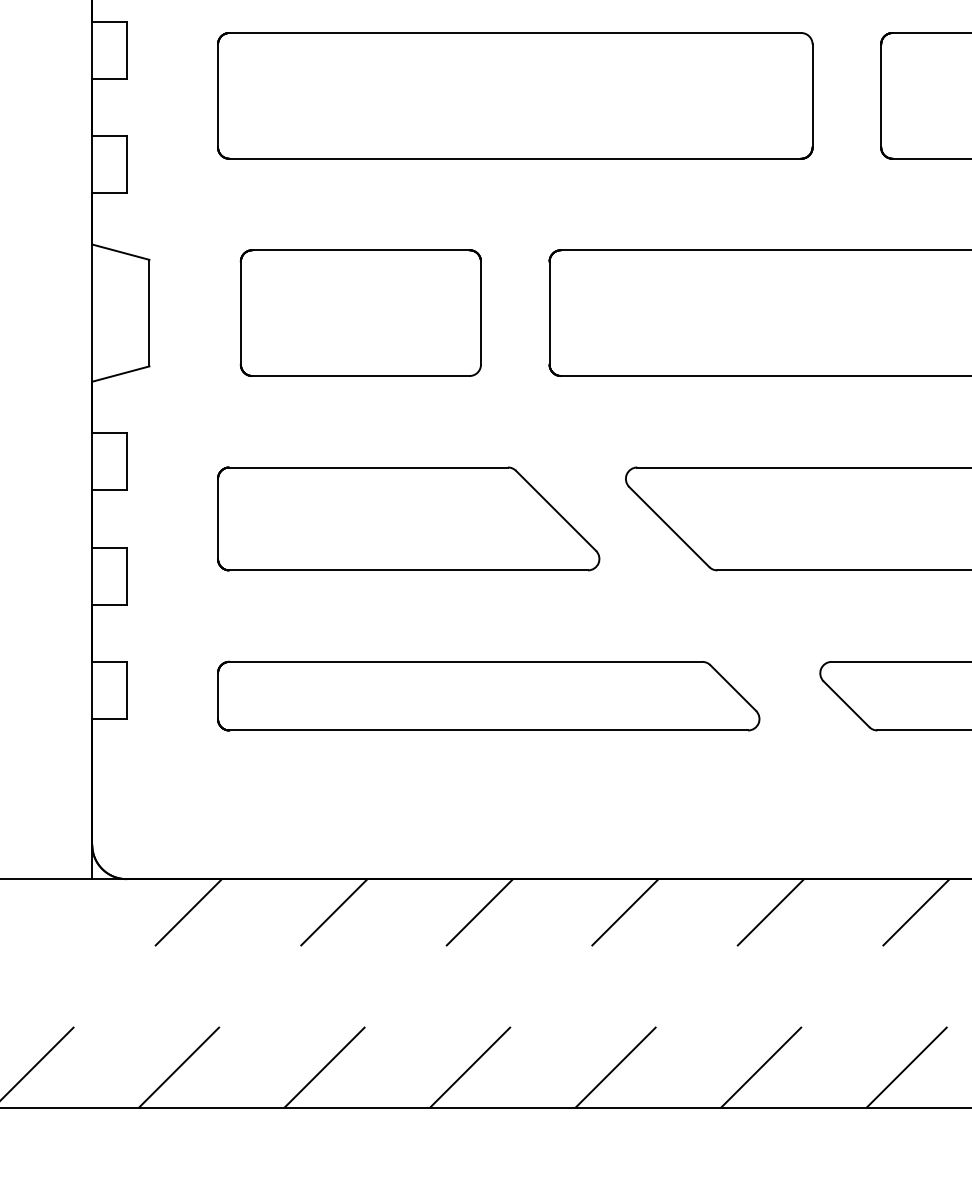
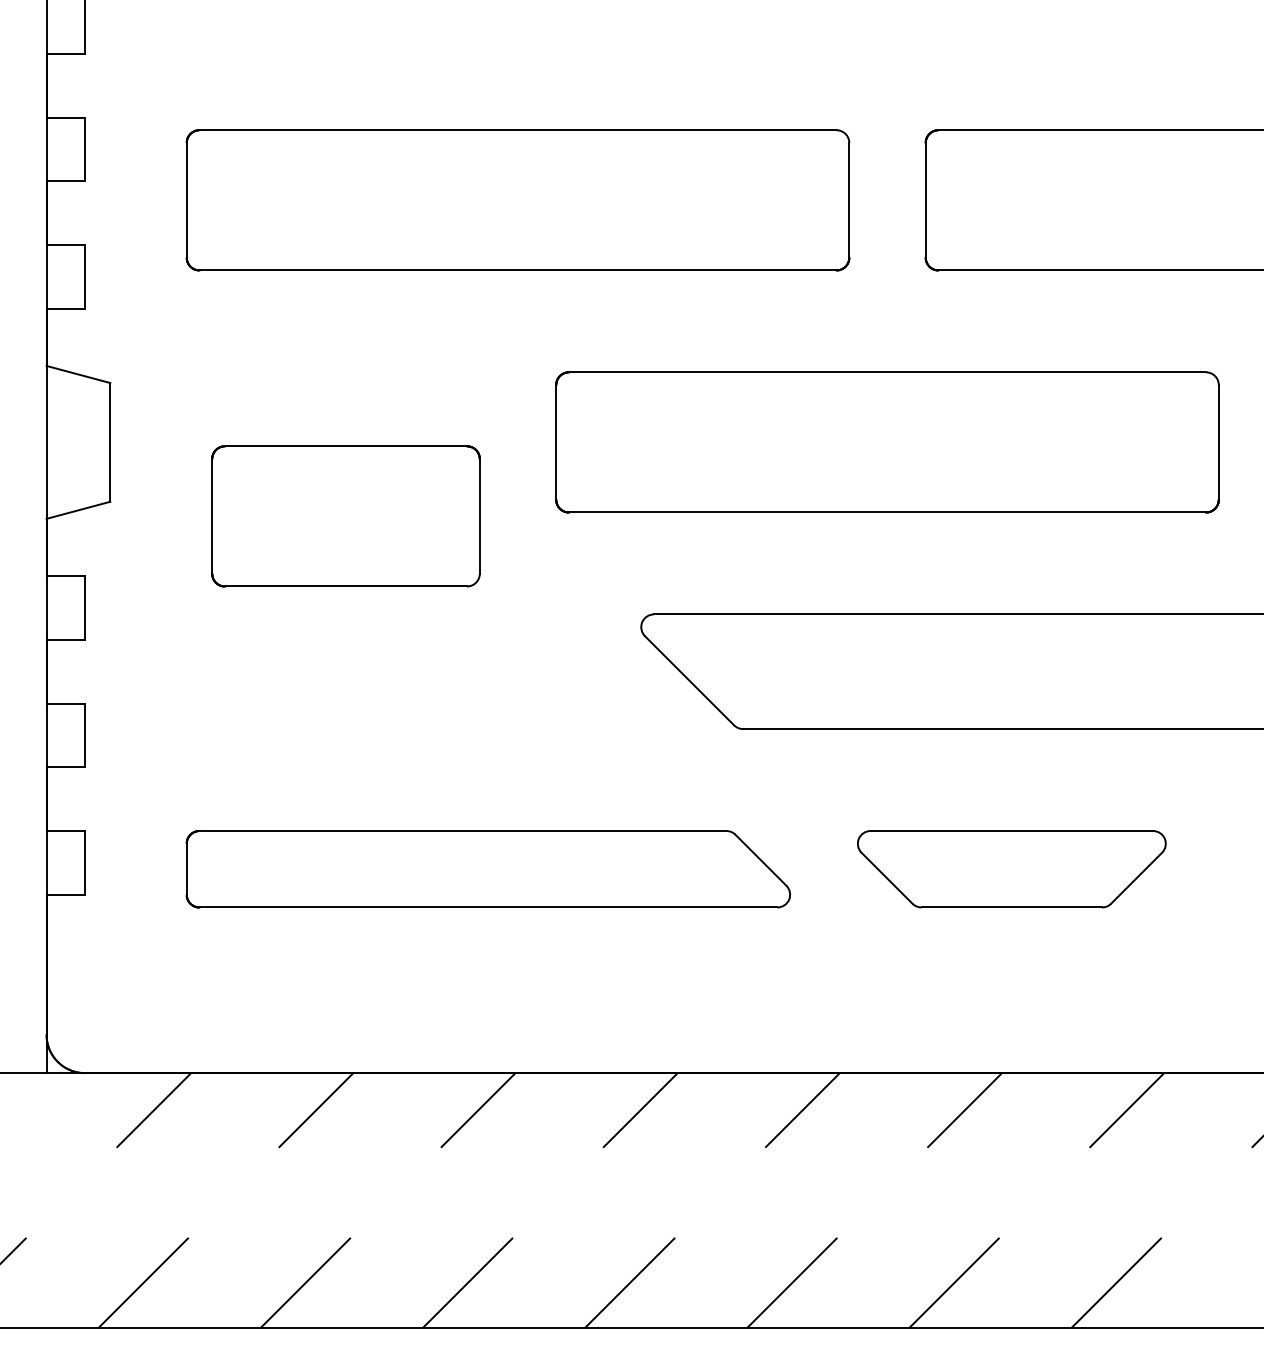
part: (360, 313) -> (345, 516), moved
part: (408, 518) -> (398, 671), removed

